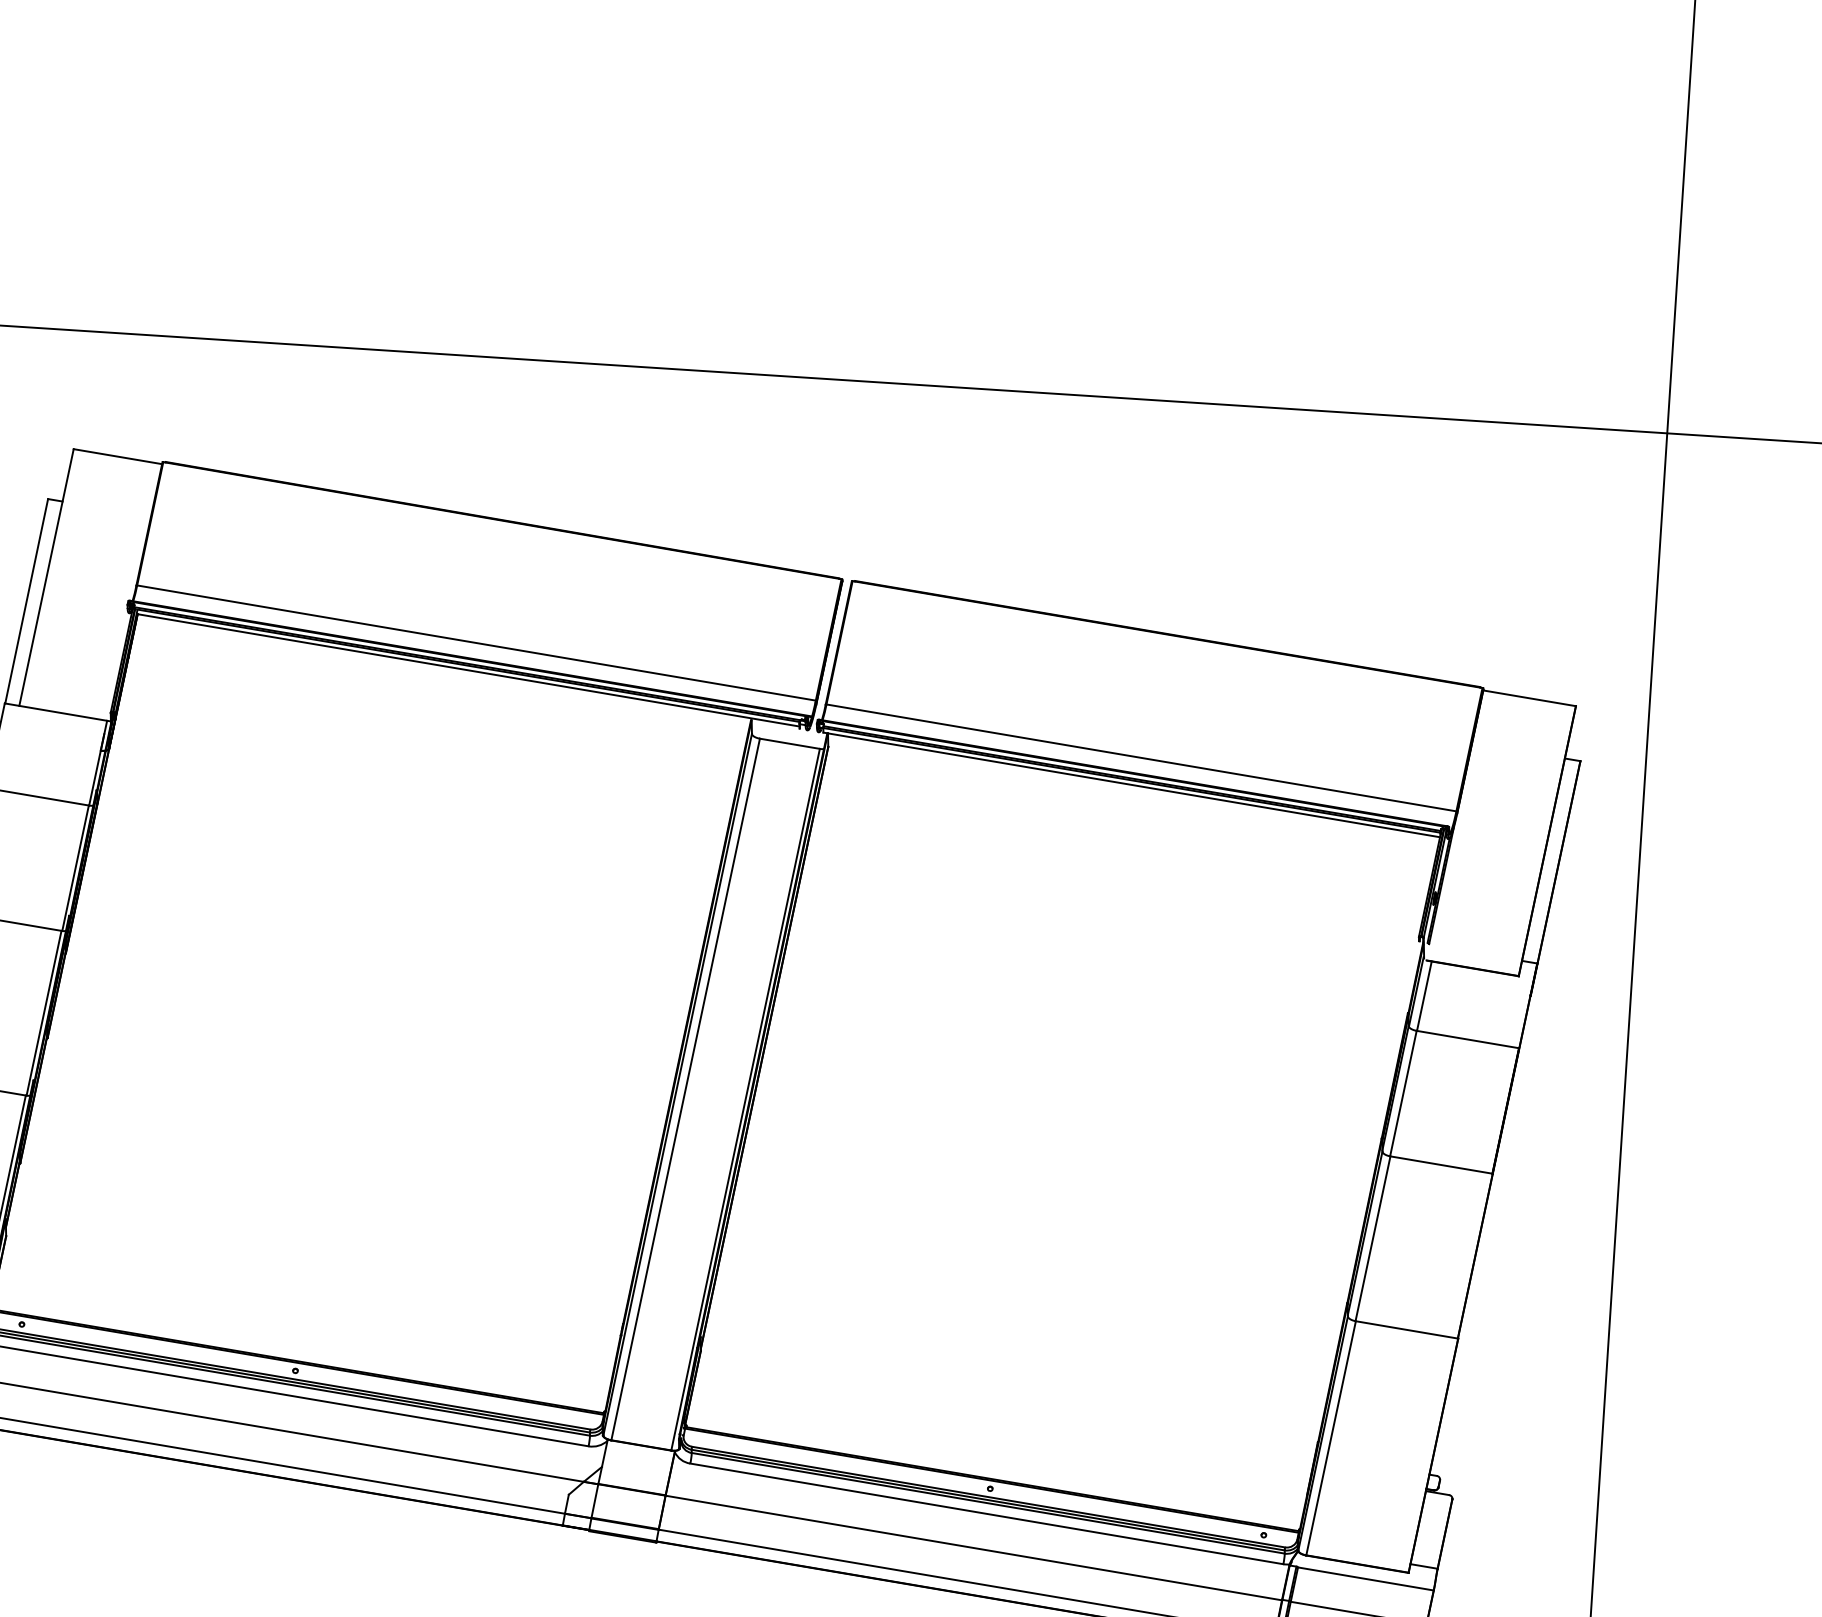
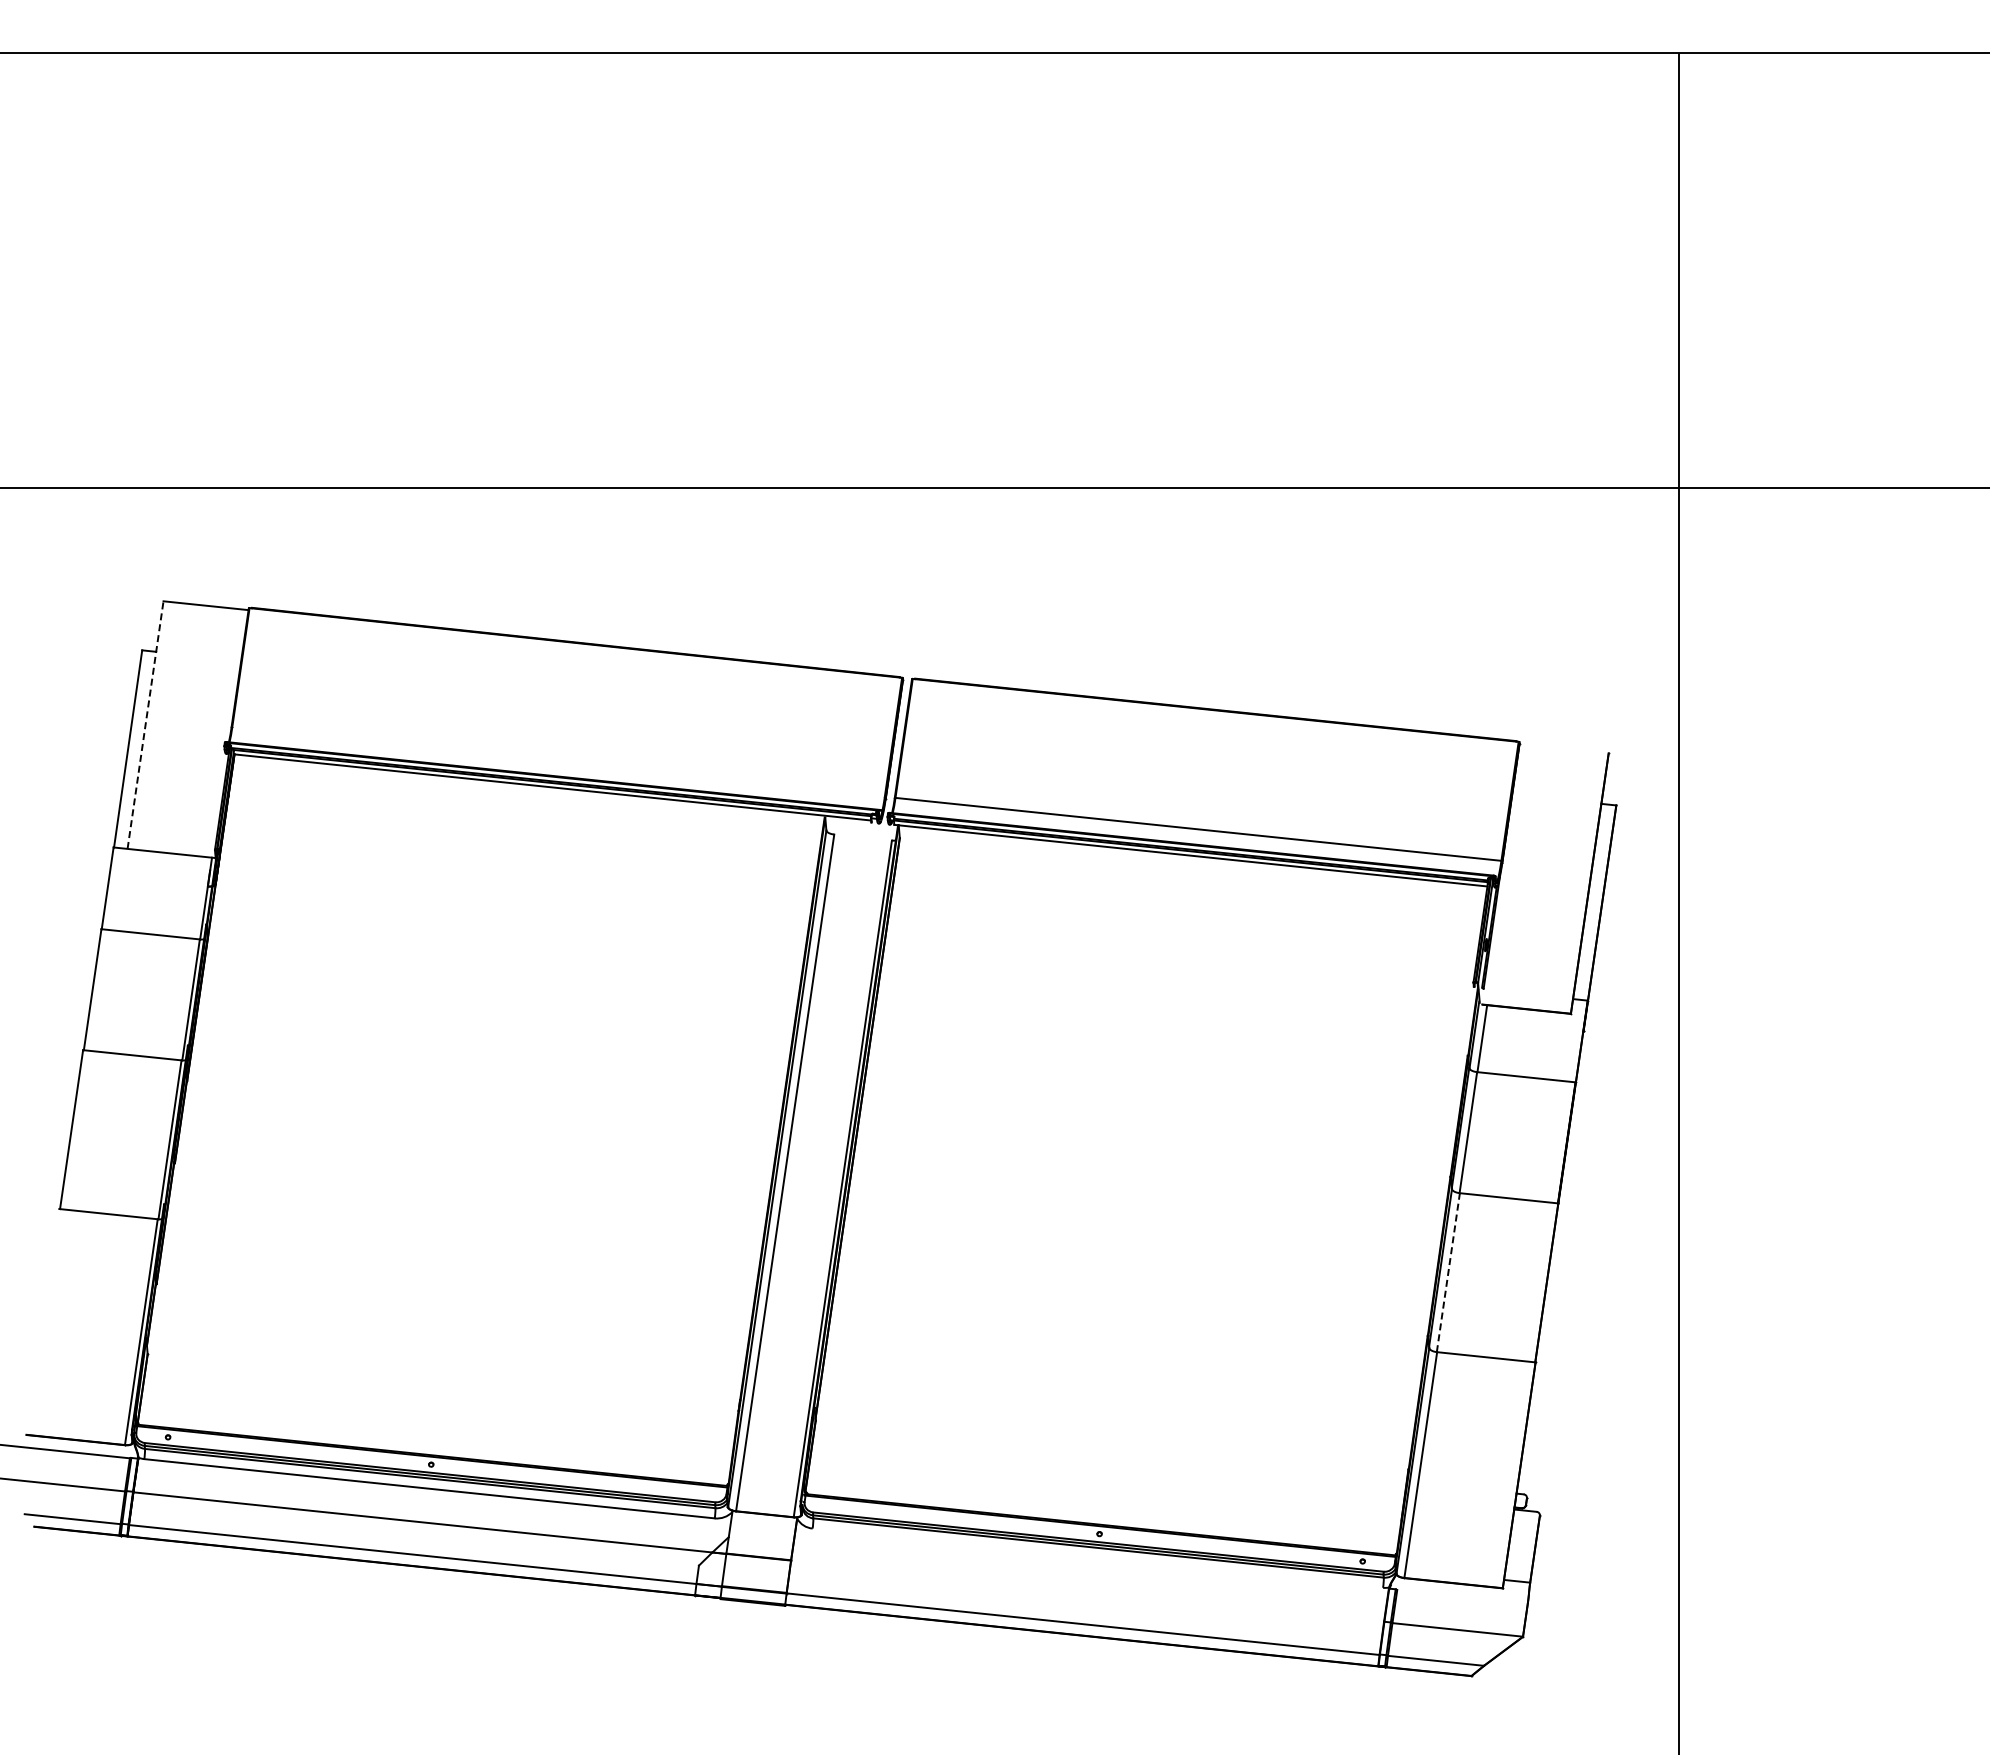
line: (46, 576) -> (145, 724), solid -> dashed
line: (476, 642) -> (558, 760), removed
line: (1528, 697) -> (1563, 748), removed
line: (789, 743) -> (862, 837), removed
line: (1373, 1238) -> (1448, 1272), solid -> dashed
line: (986, 1513) -> (1097, 1557), removed
line: (973, 1548) -> (1087, 1591), removed
line: (1365, 1578) -> (1462, 1596), removed

